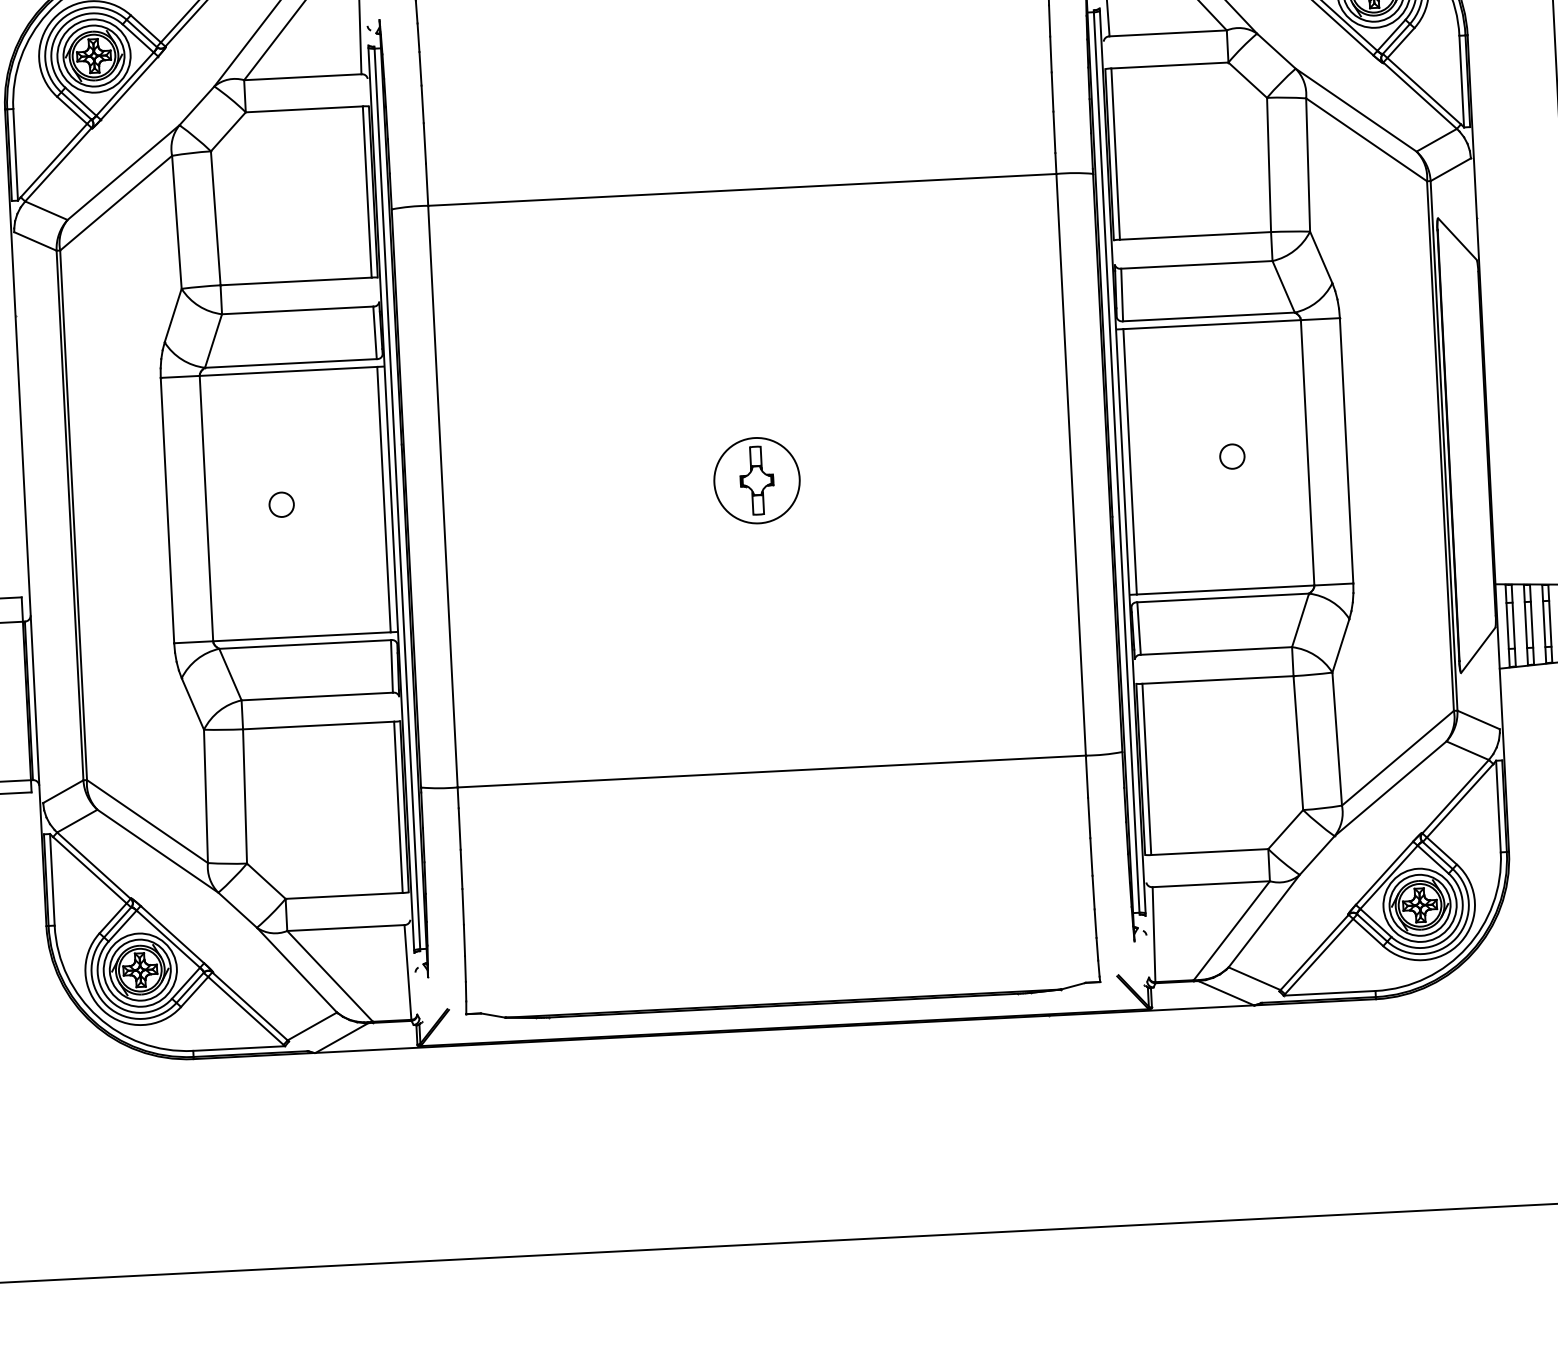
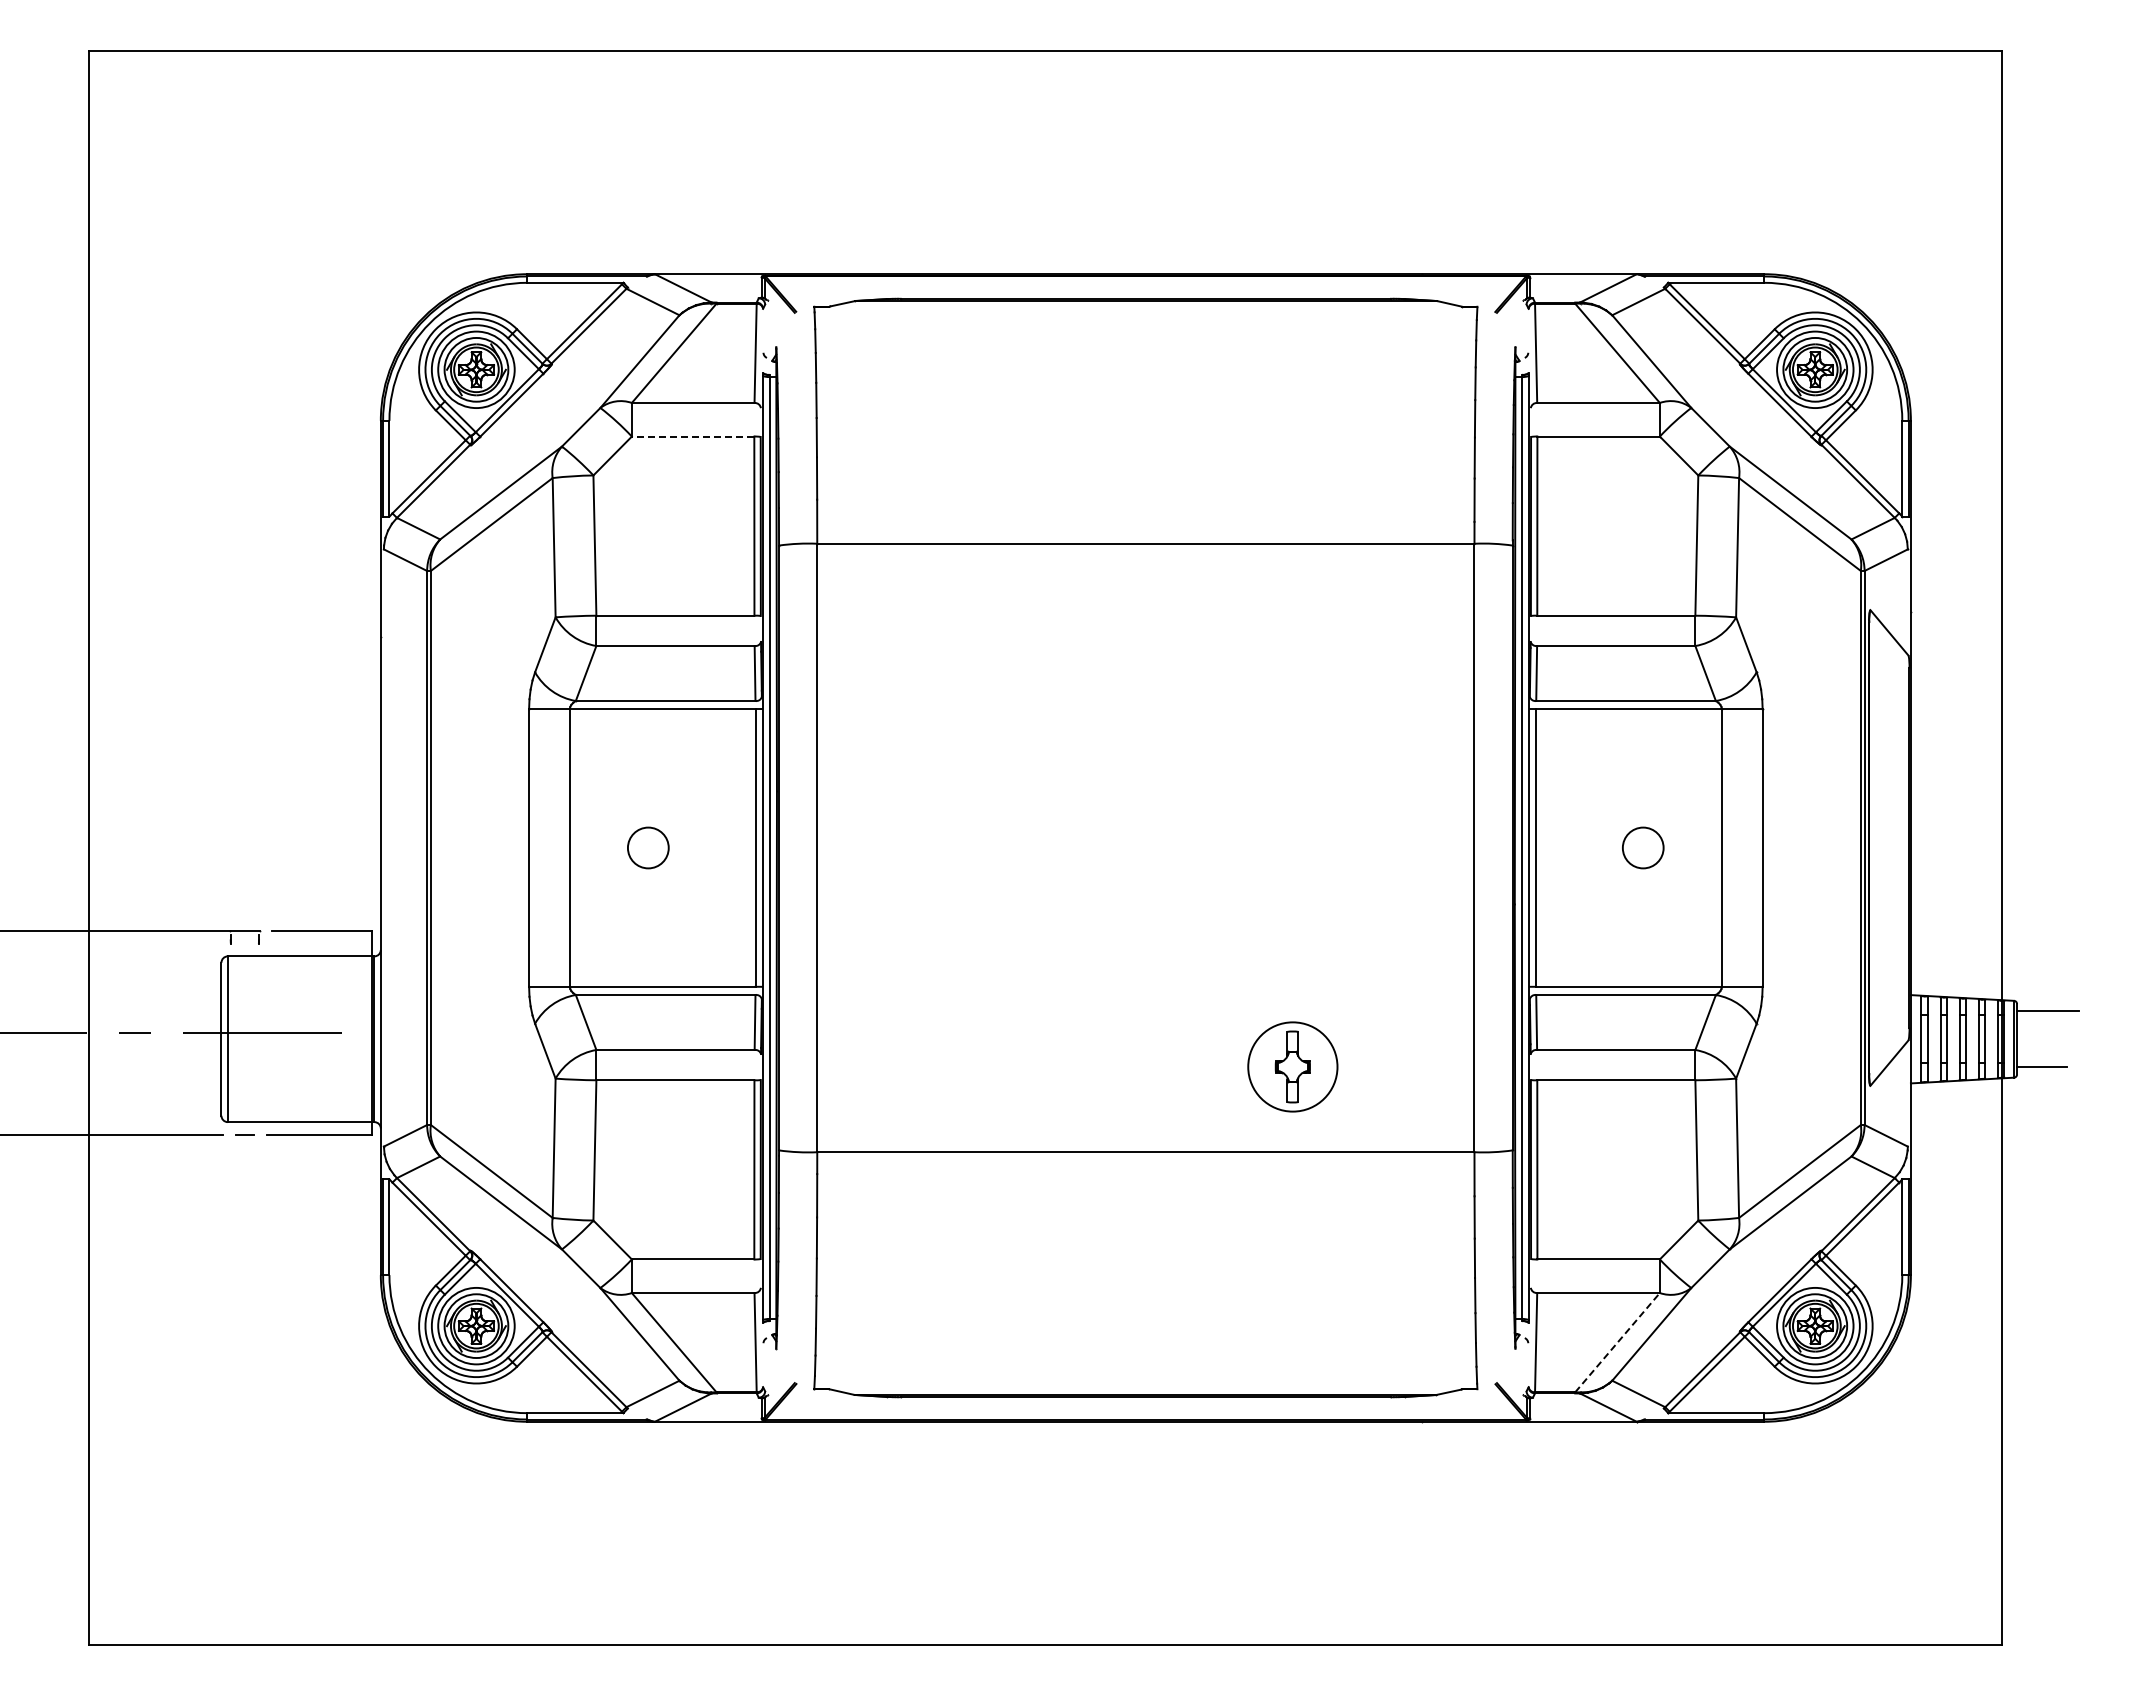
line: (303, 109) -> (692, 436), solid -> dashed
circle: (1231, 456) -> (1642, 847), size x1.6
part: (756, 480) -> (1292, 1066), moved
circle: (281, 504) -> (648, 847), size x1.6
line: (1231, 930) -> (1617, 1342), solid -> dashed

